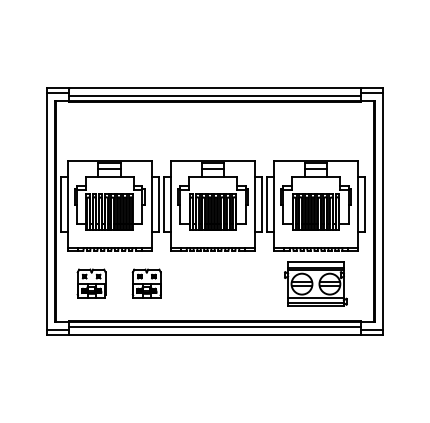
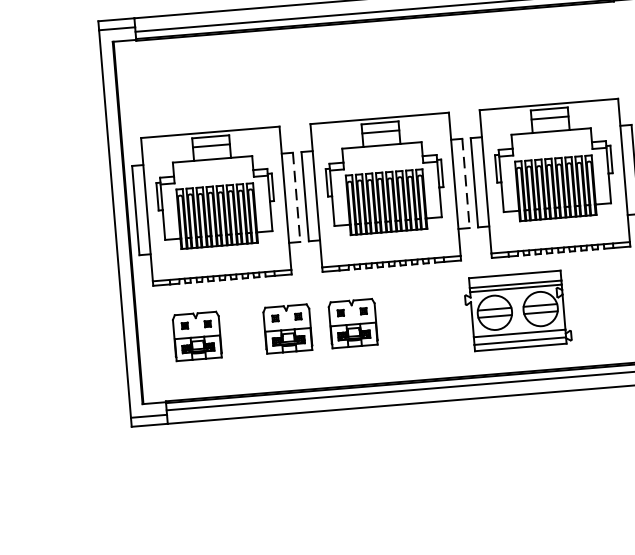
line: (158, 204) -> (296, 197), solid -> dashed
line: (261, 204) -> (465, 183), solid -> dashed
part: (186, 283) -> (352, 323), added
part: (315, 283) -> (516, 309), moved

